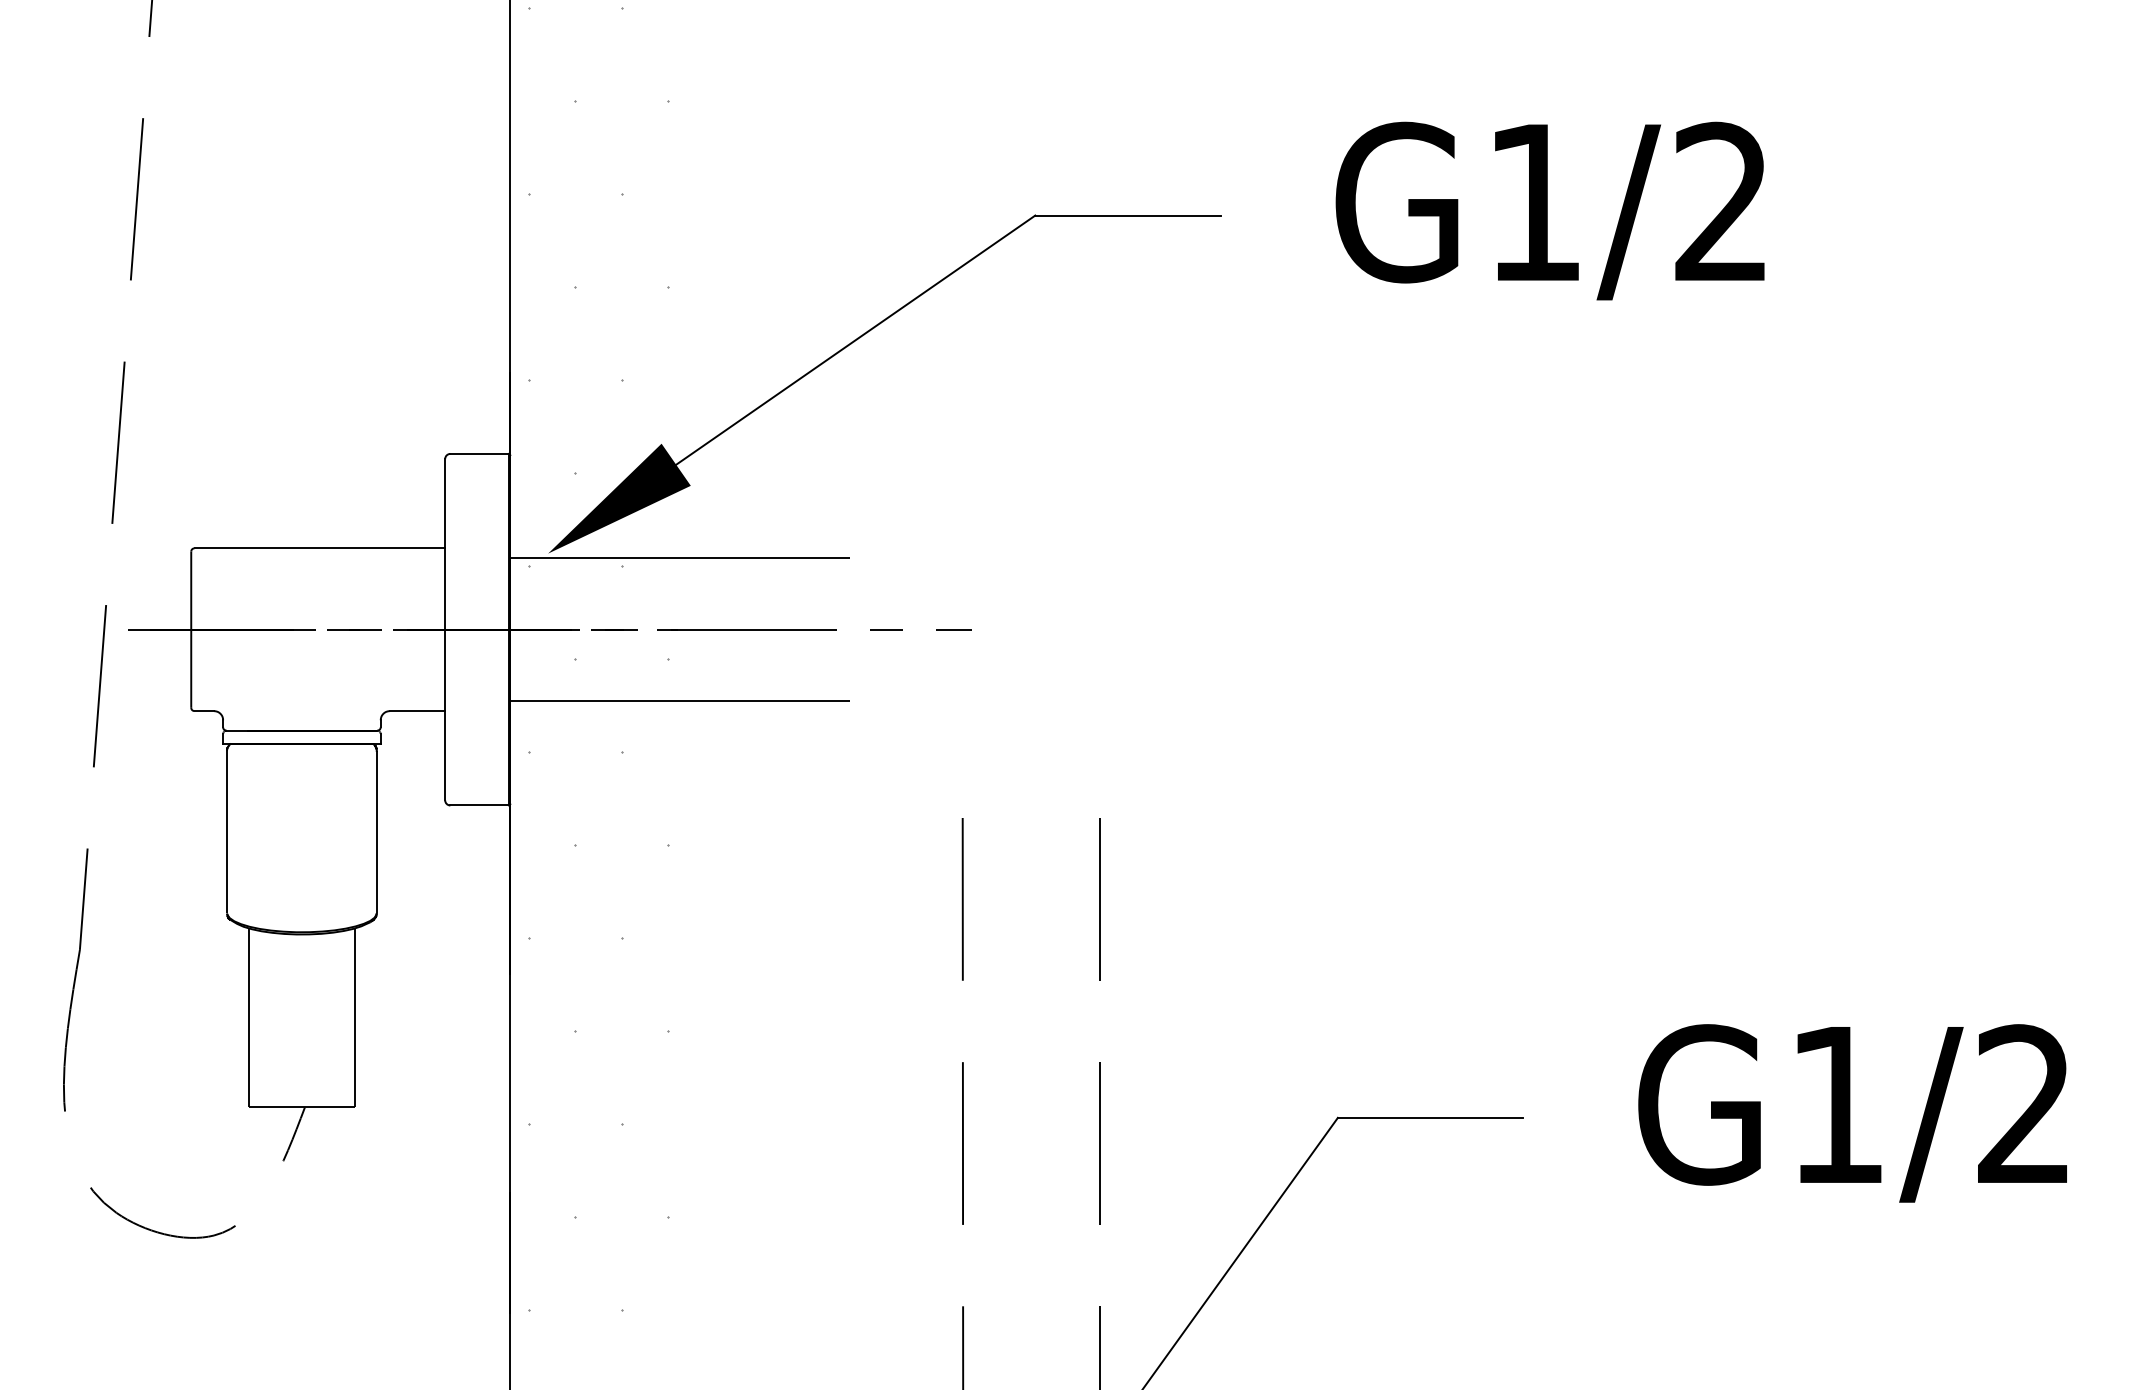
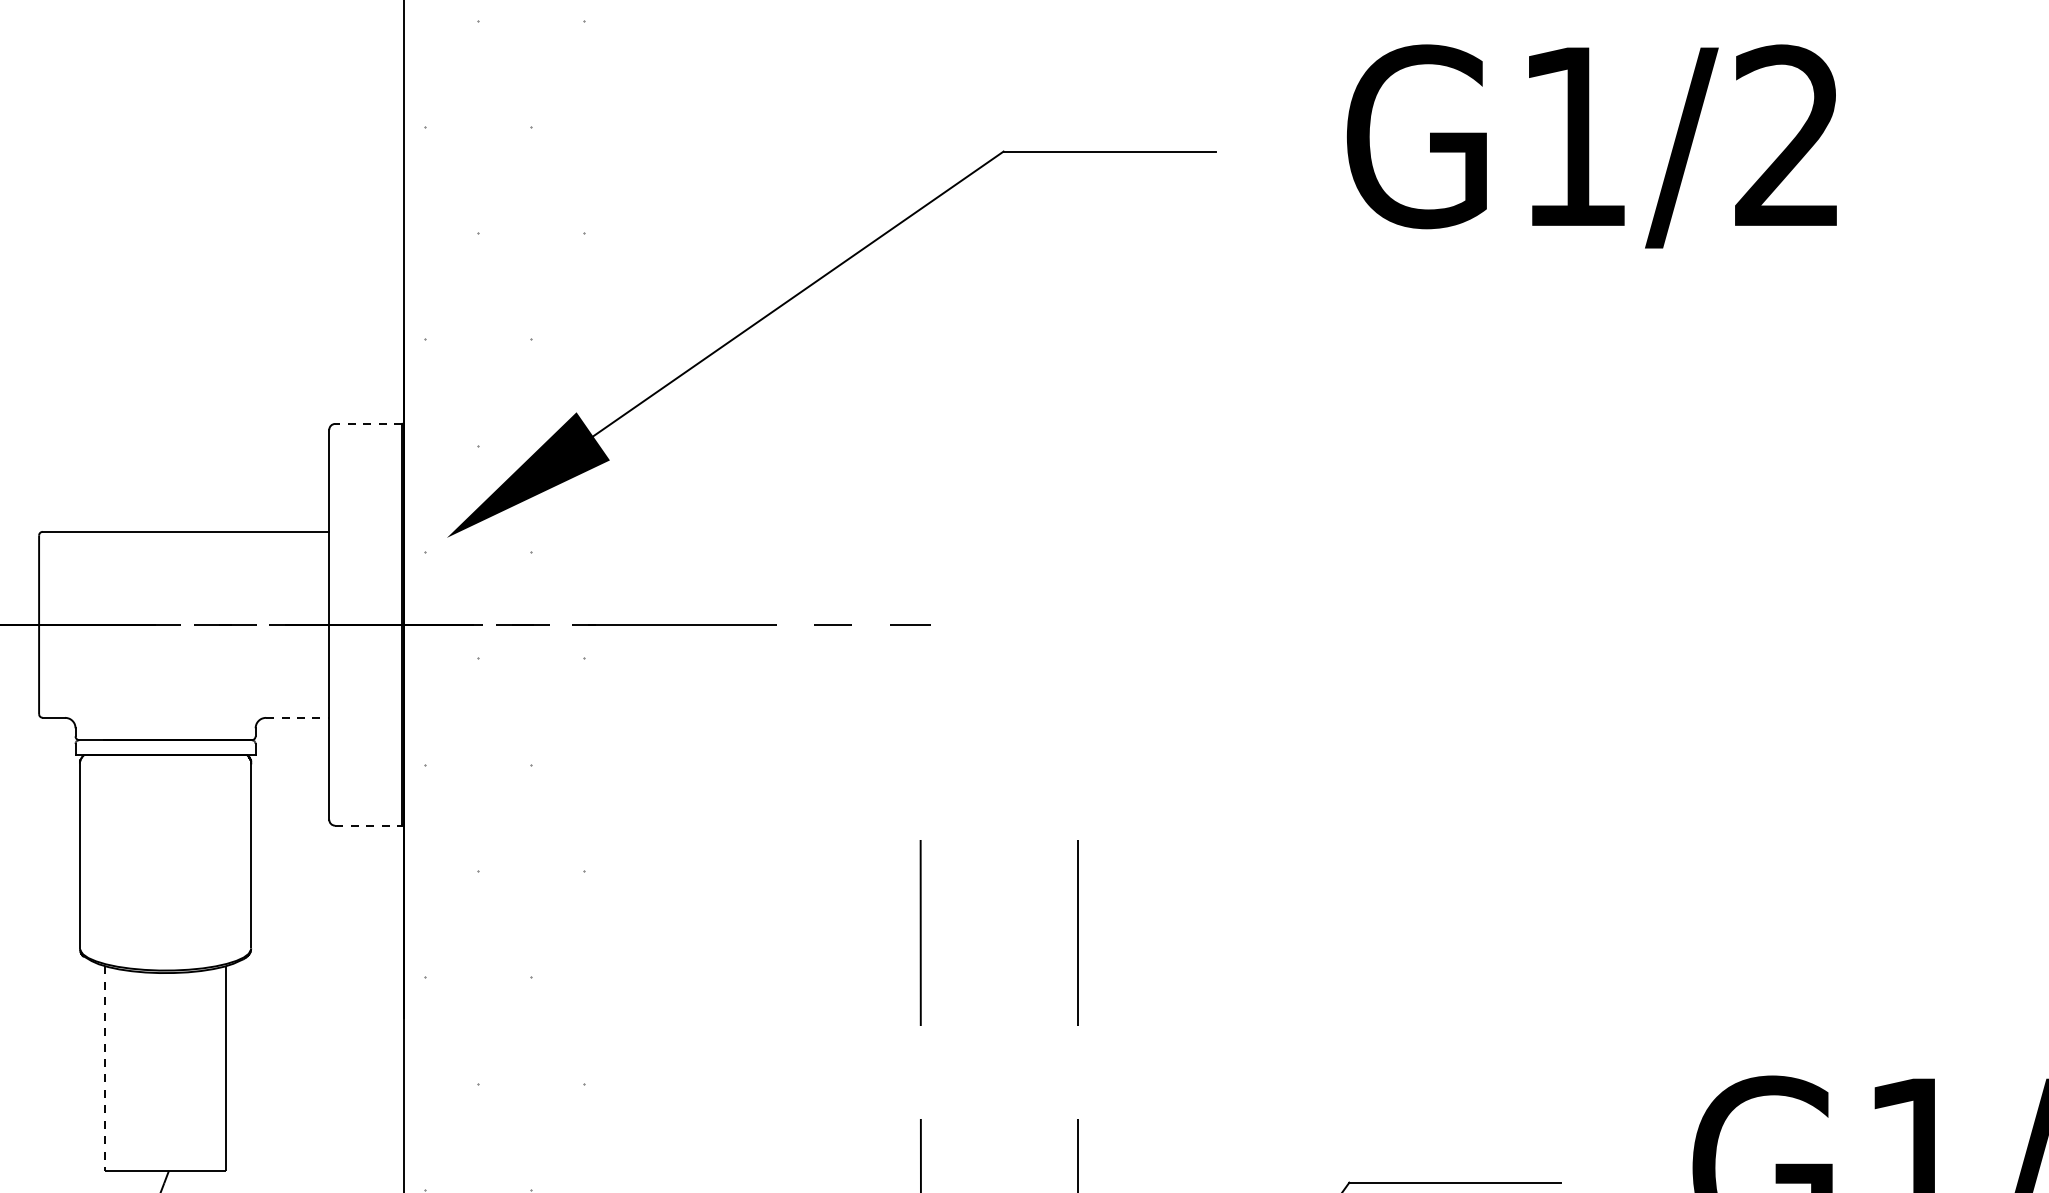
line: (479, 453) -> (368, 423), solid -> dashed
line: (679, 557) -> (597, 542), removed
line: (679, 700) -> (597, 705), removed
line: (417, 711) -> (297, 718), solid -> dashed
line: (480, 805) -> (369, 825), solid -> dashed
line: (249, 1018) -> (105, 1069), solid -> dashed

